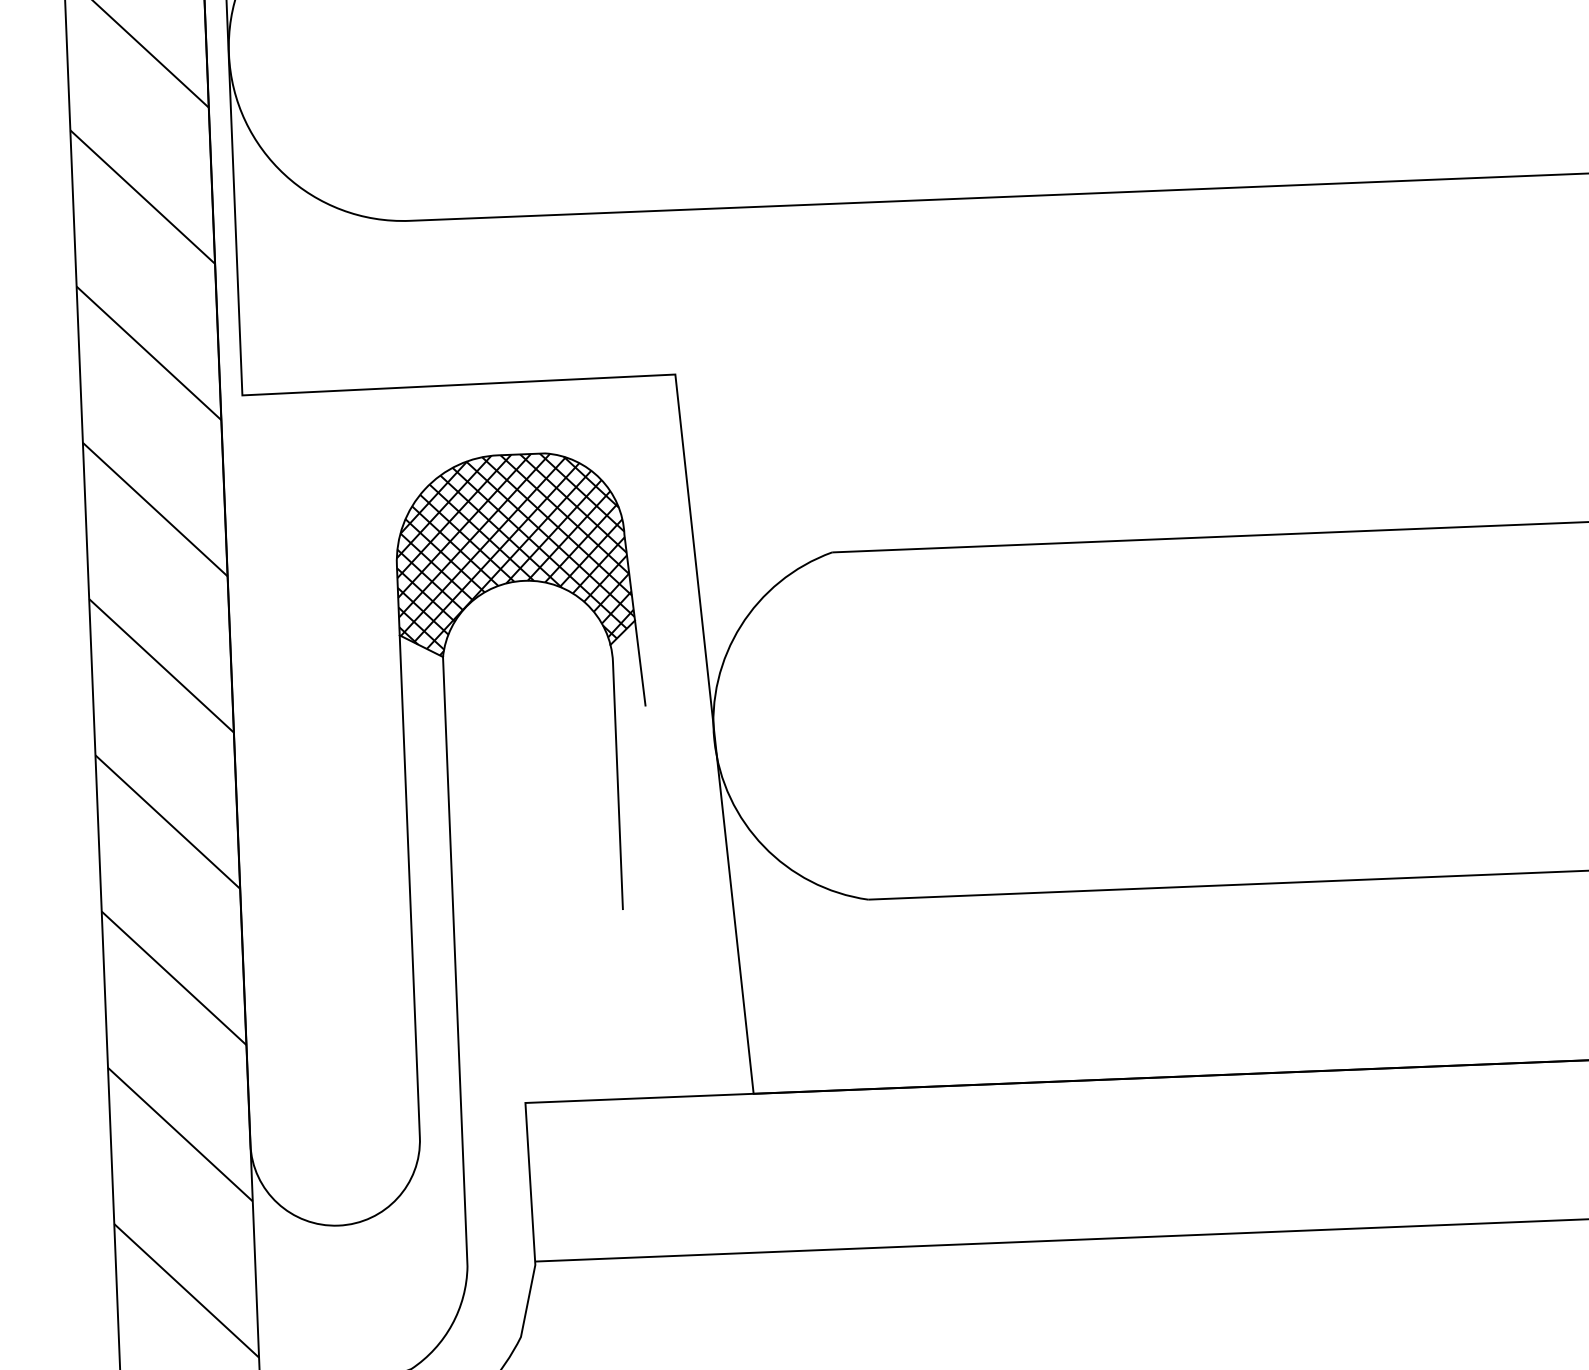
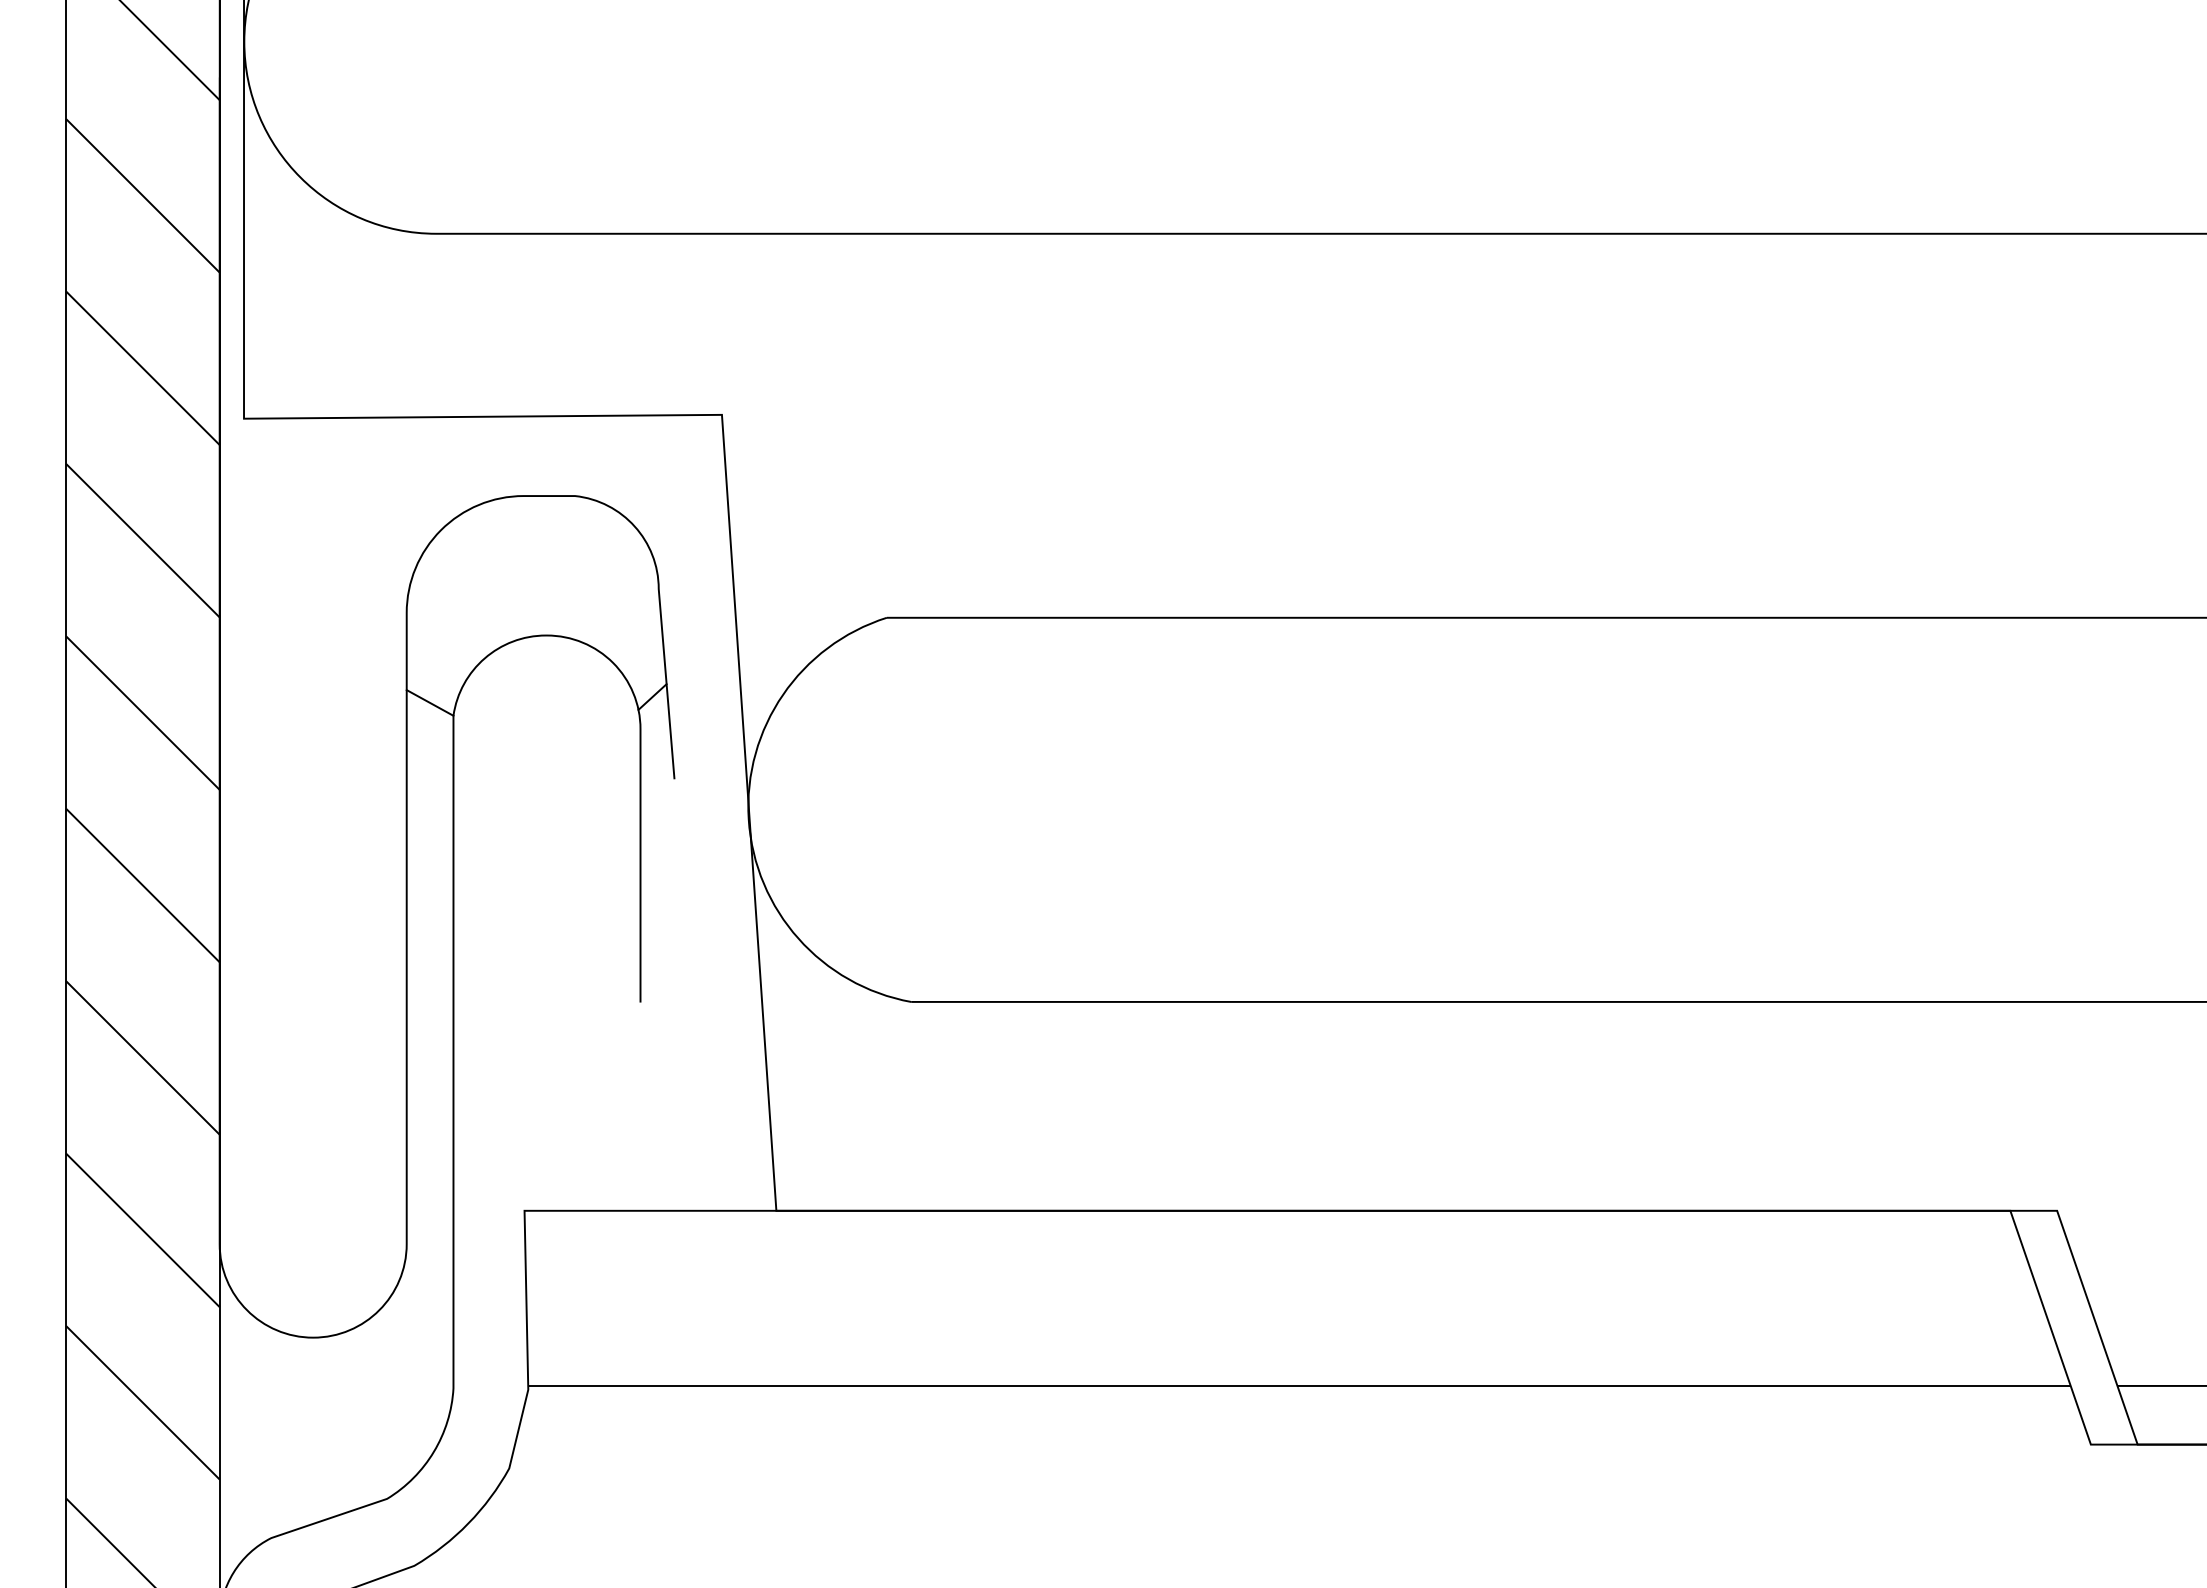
hatch: (514, 553) -> (536, 604), removed

